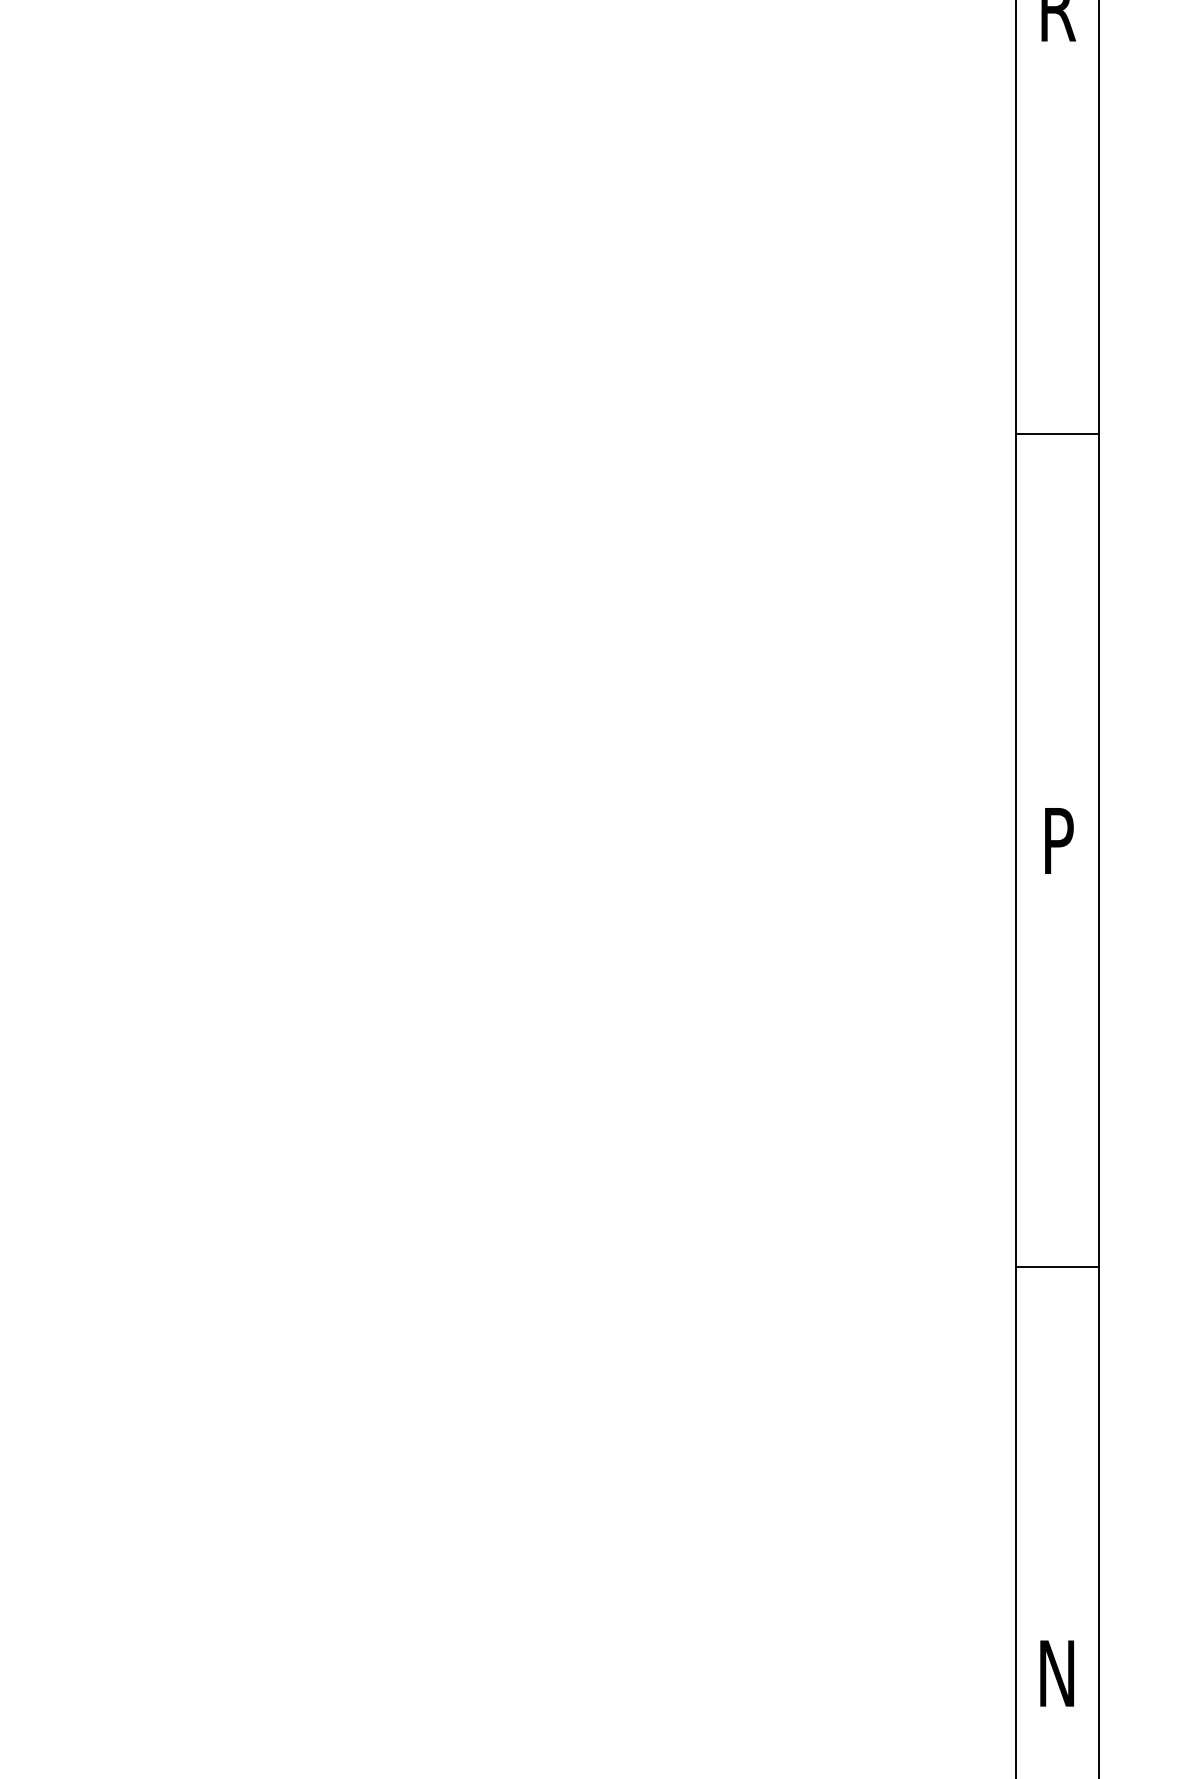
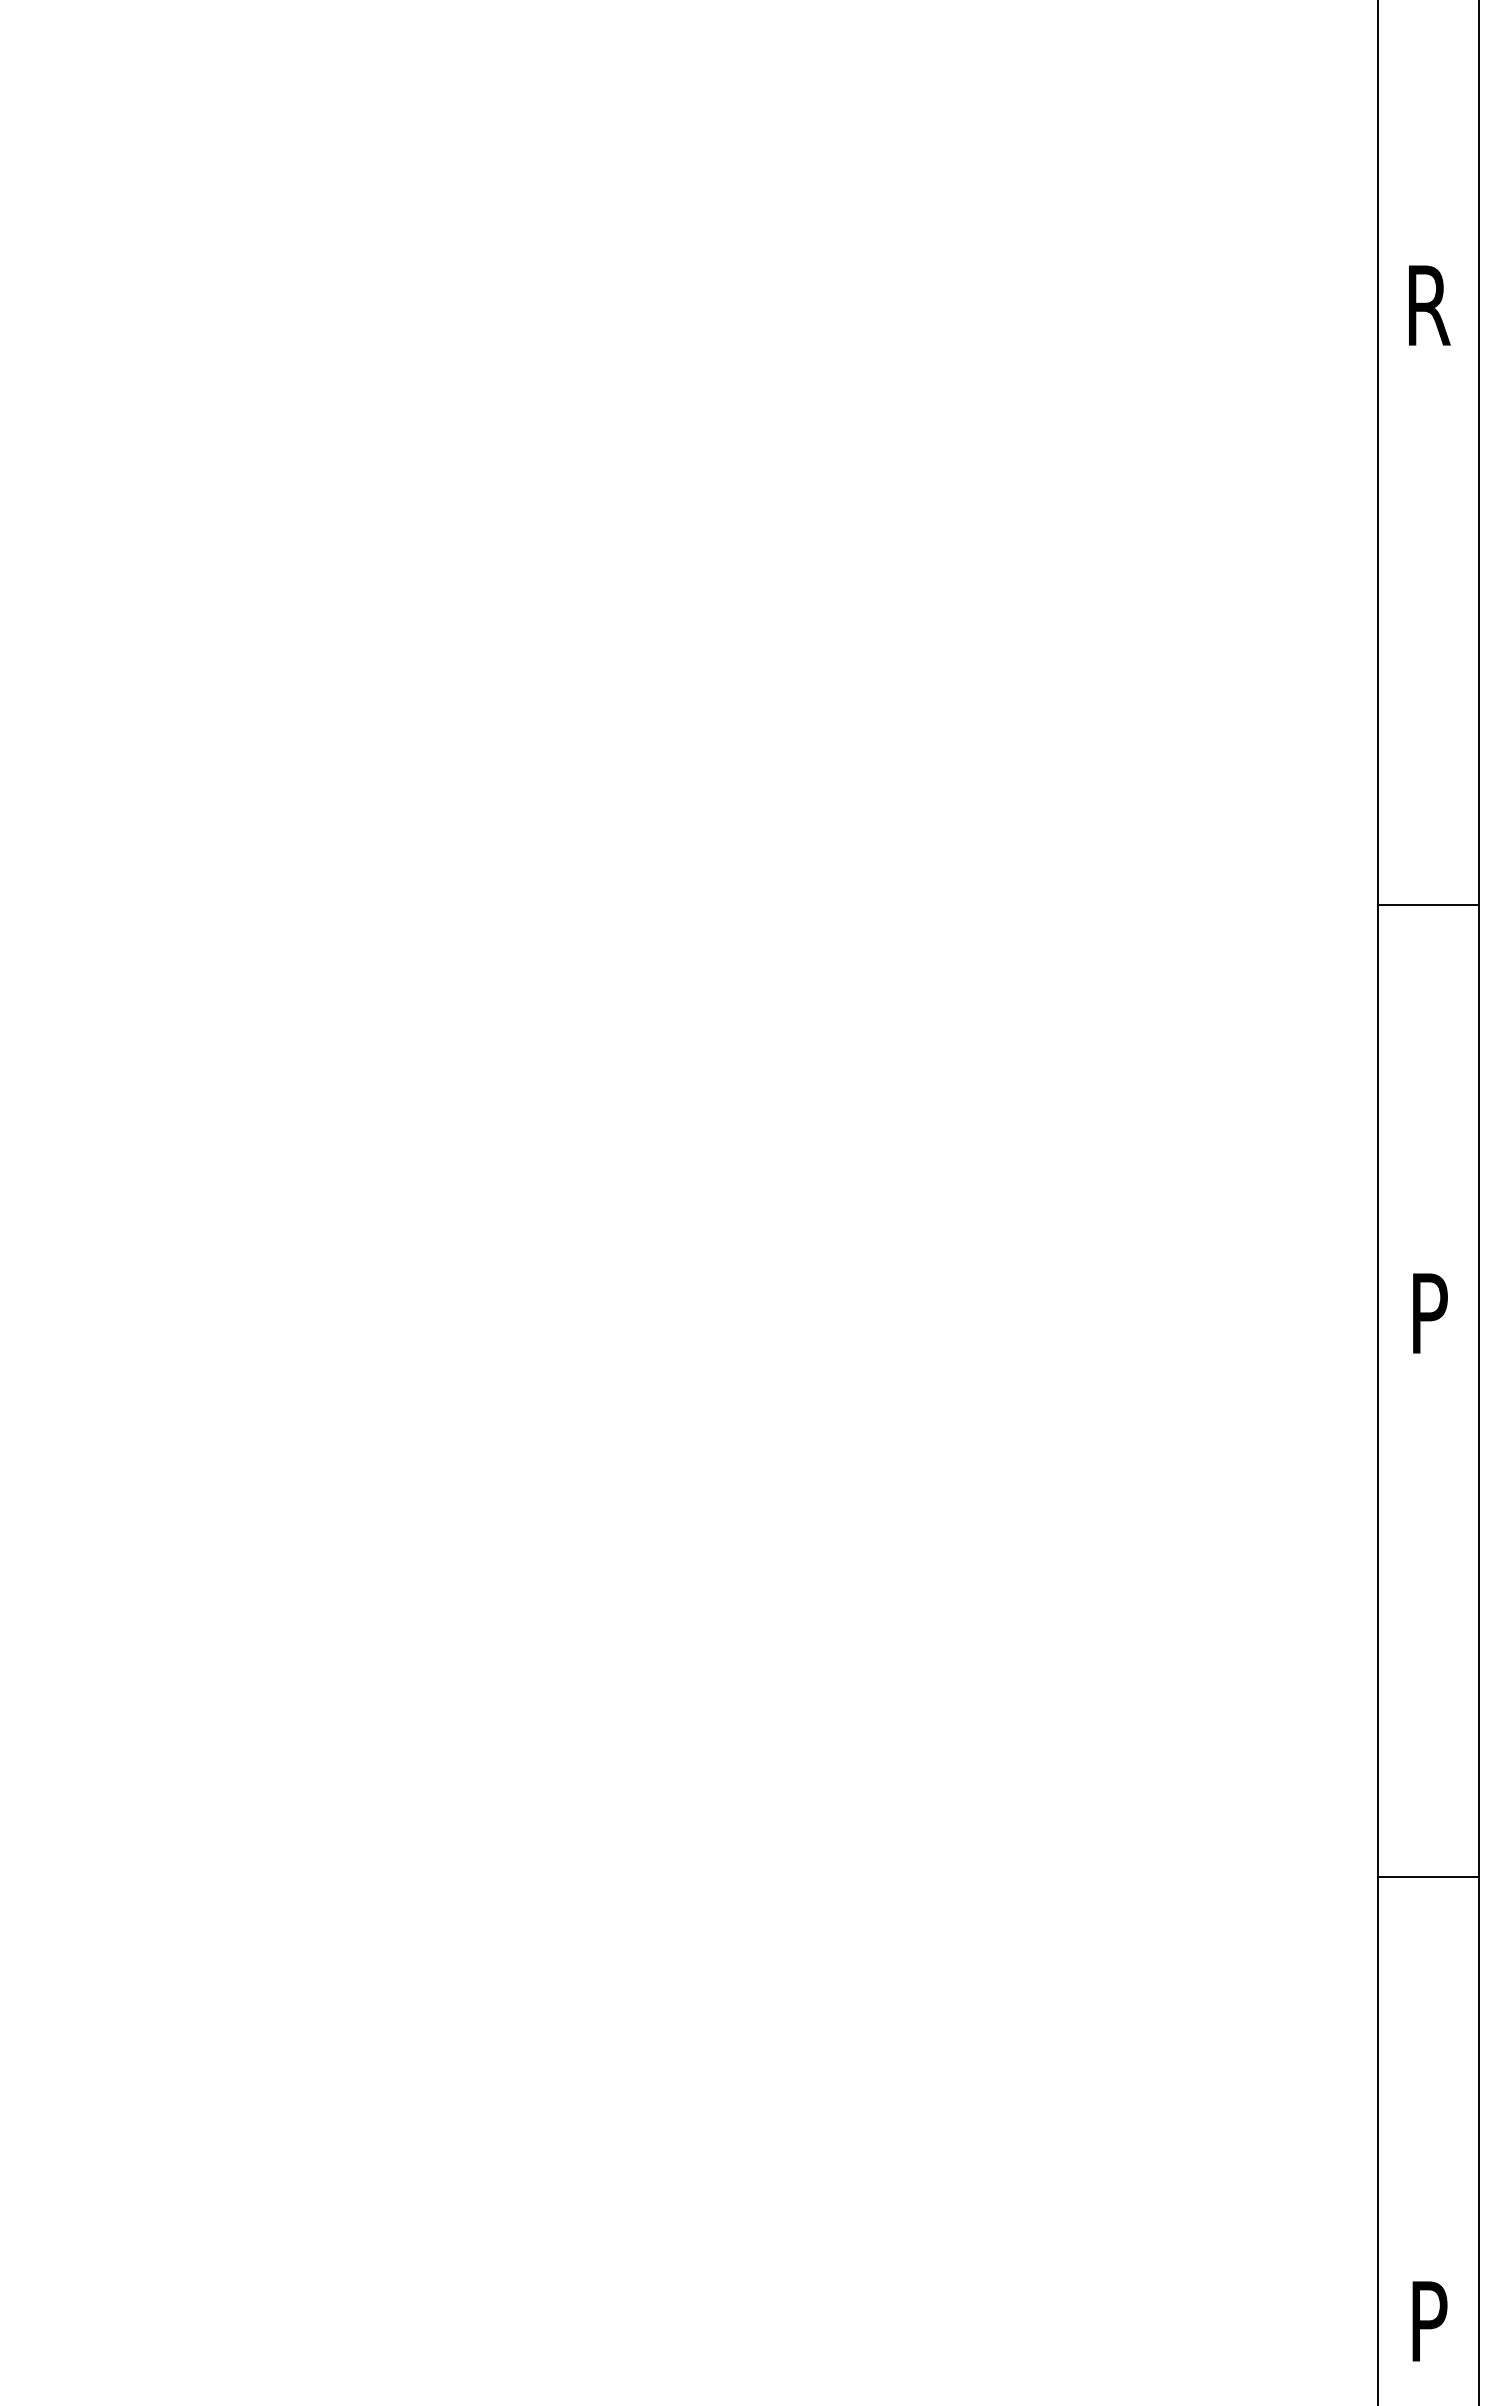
line: (1057, 434) -> (1428, 905), moved
line: (1057, 1267) -> (1428, 1877), moved
text: (1056, 1673) -> (1427, 2321), N -> P

